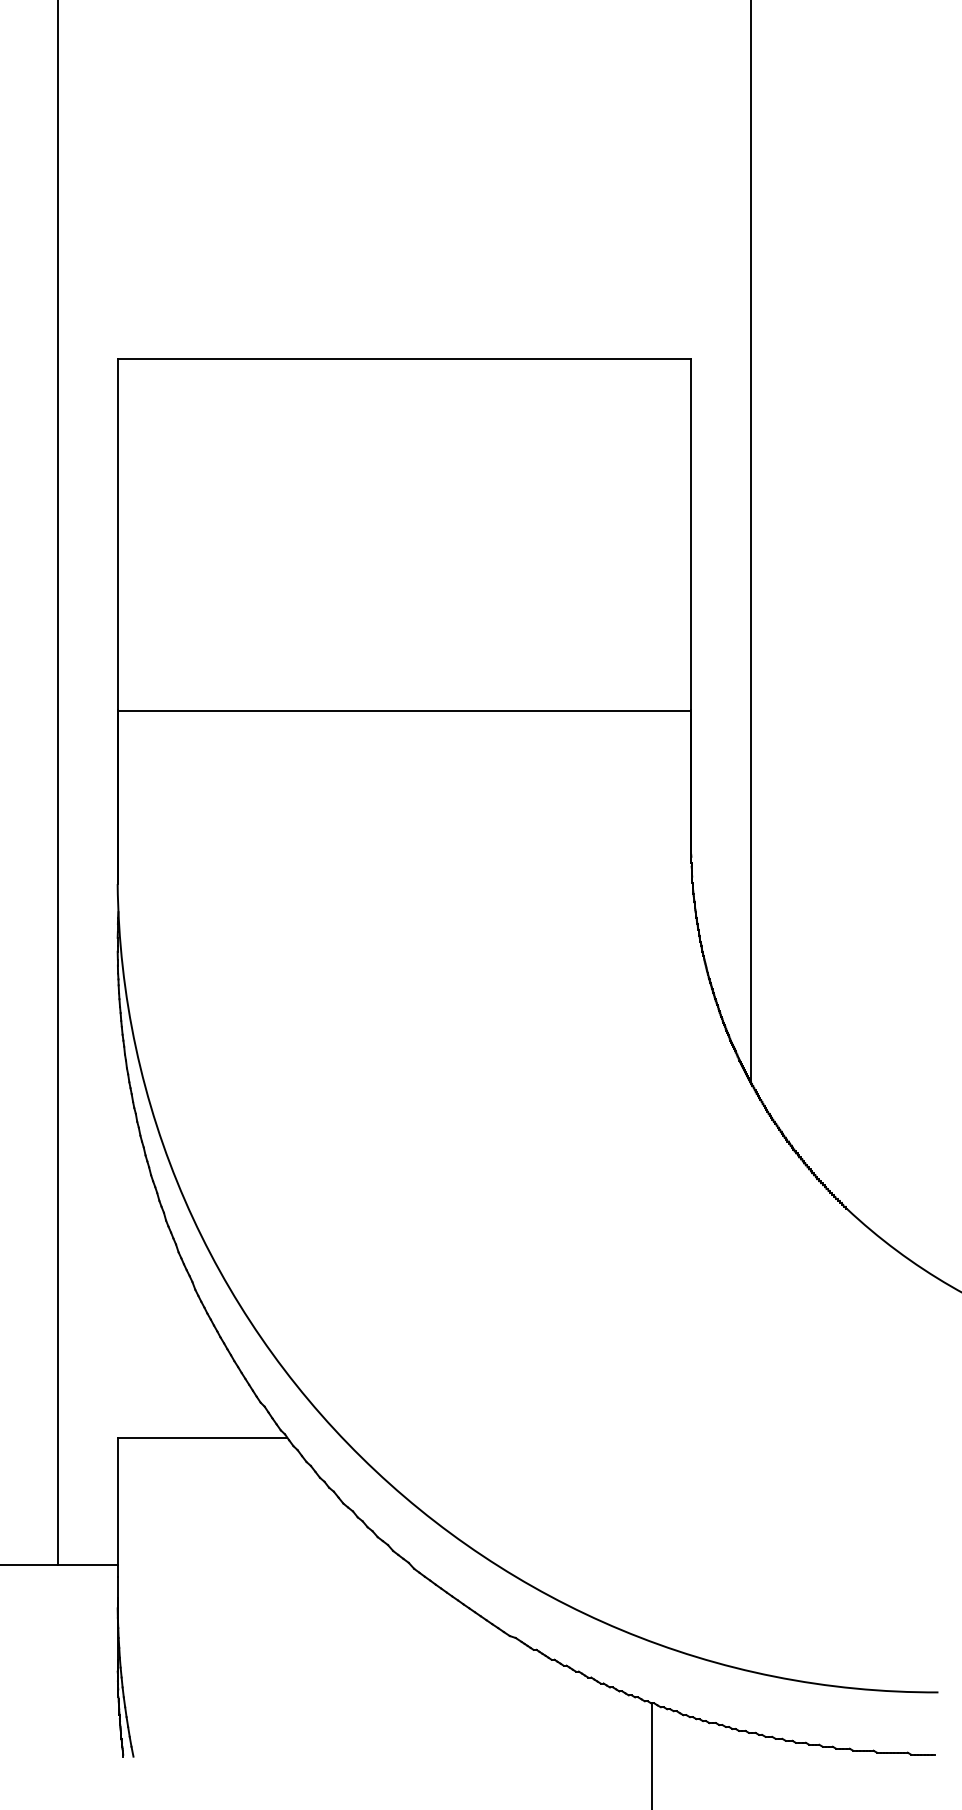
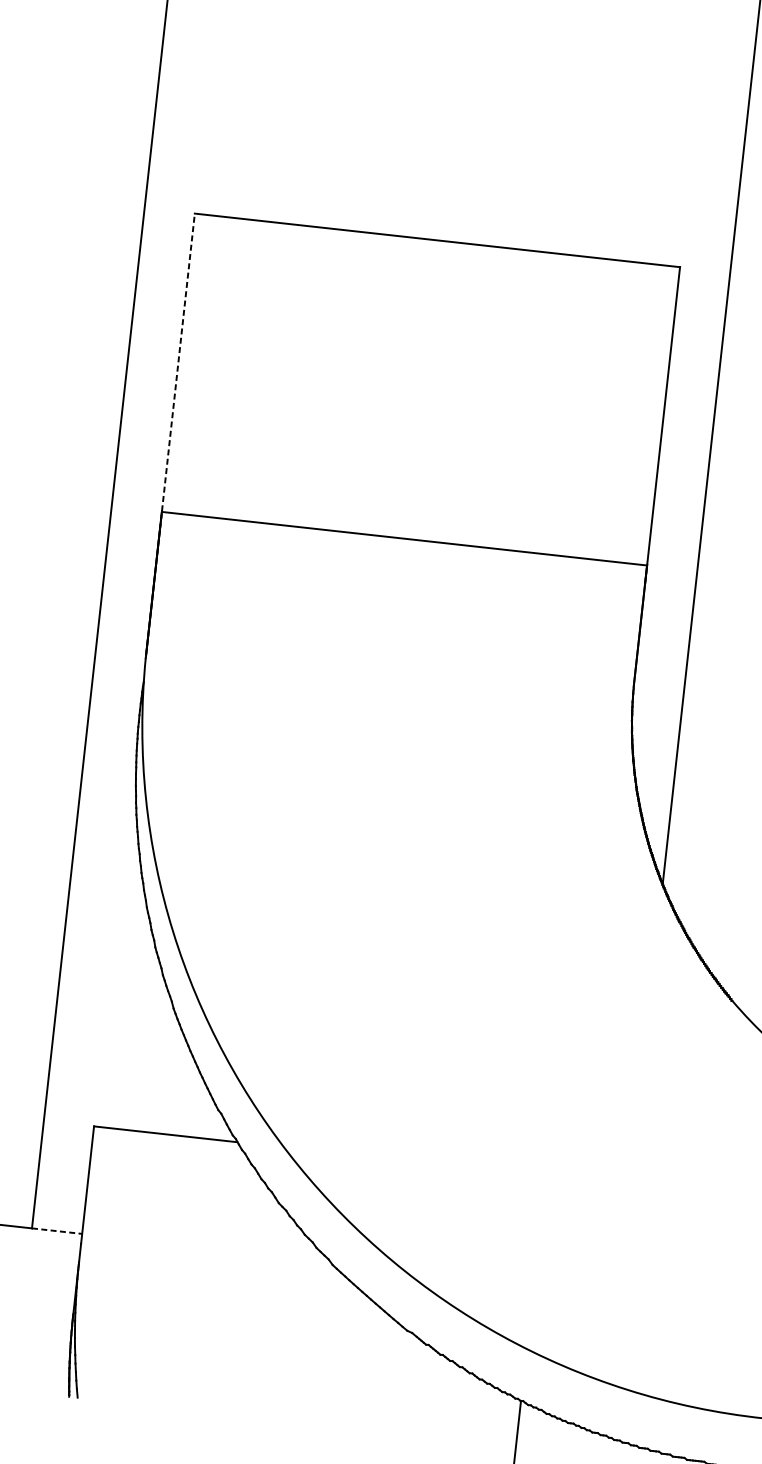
line: (117, 545) -> (177, 371), solid -> dashed
line: (88, 1564) -> (57, 1230), solid -> dashed

